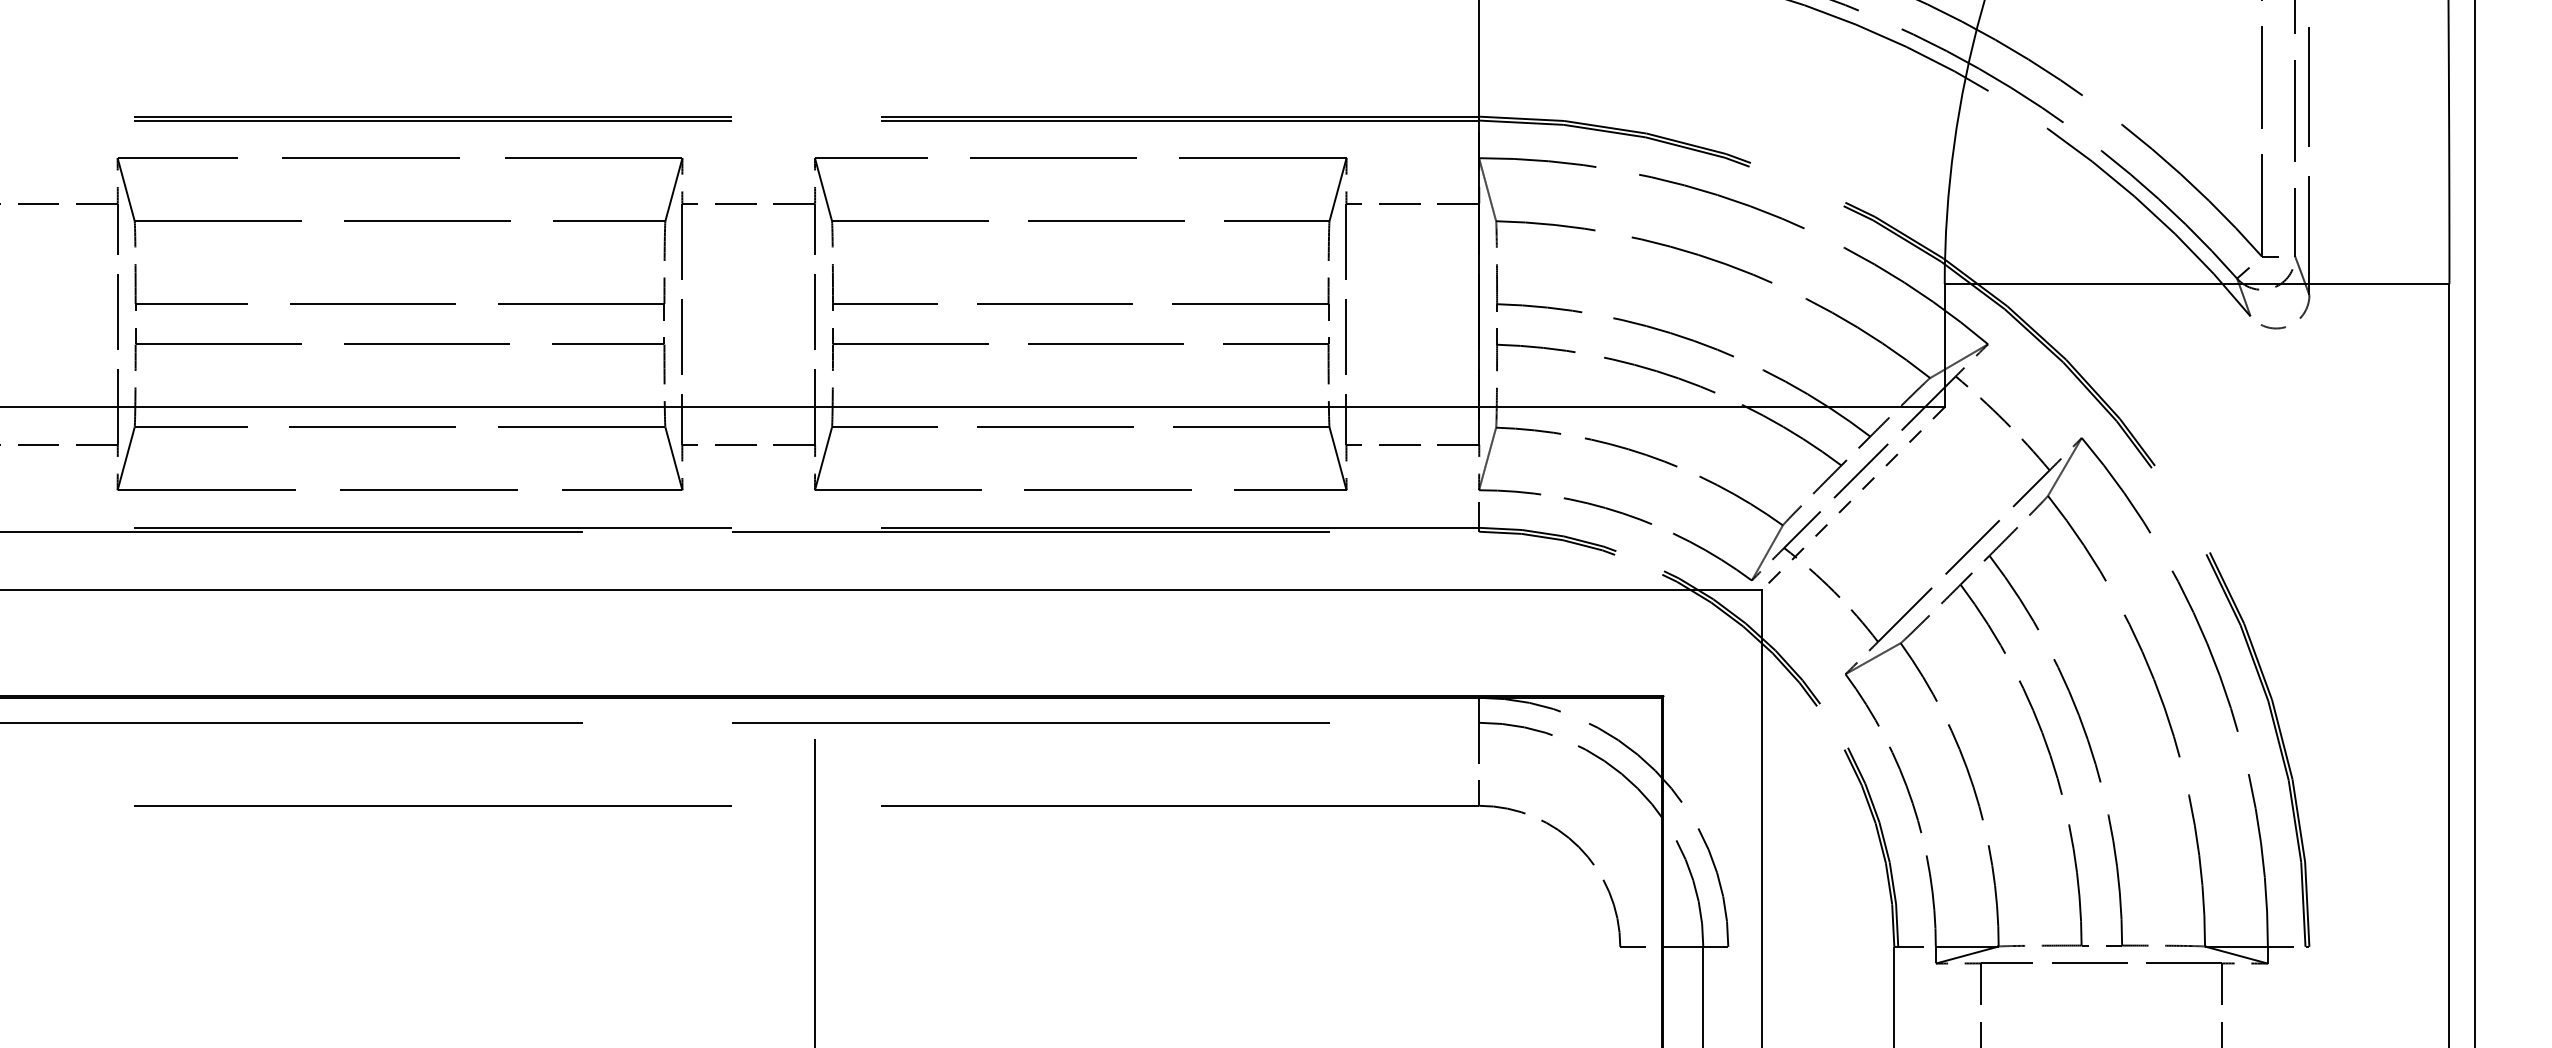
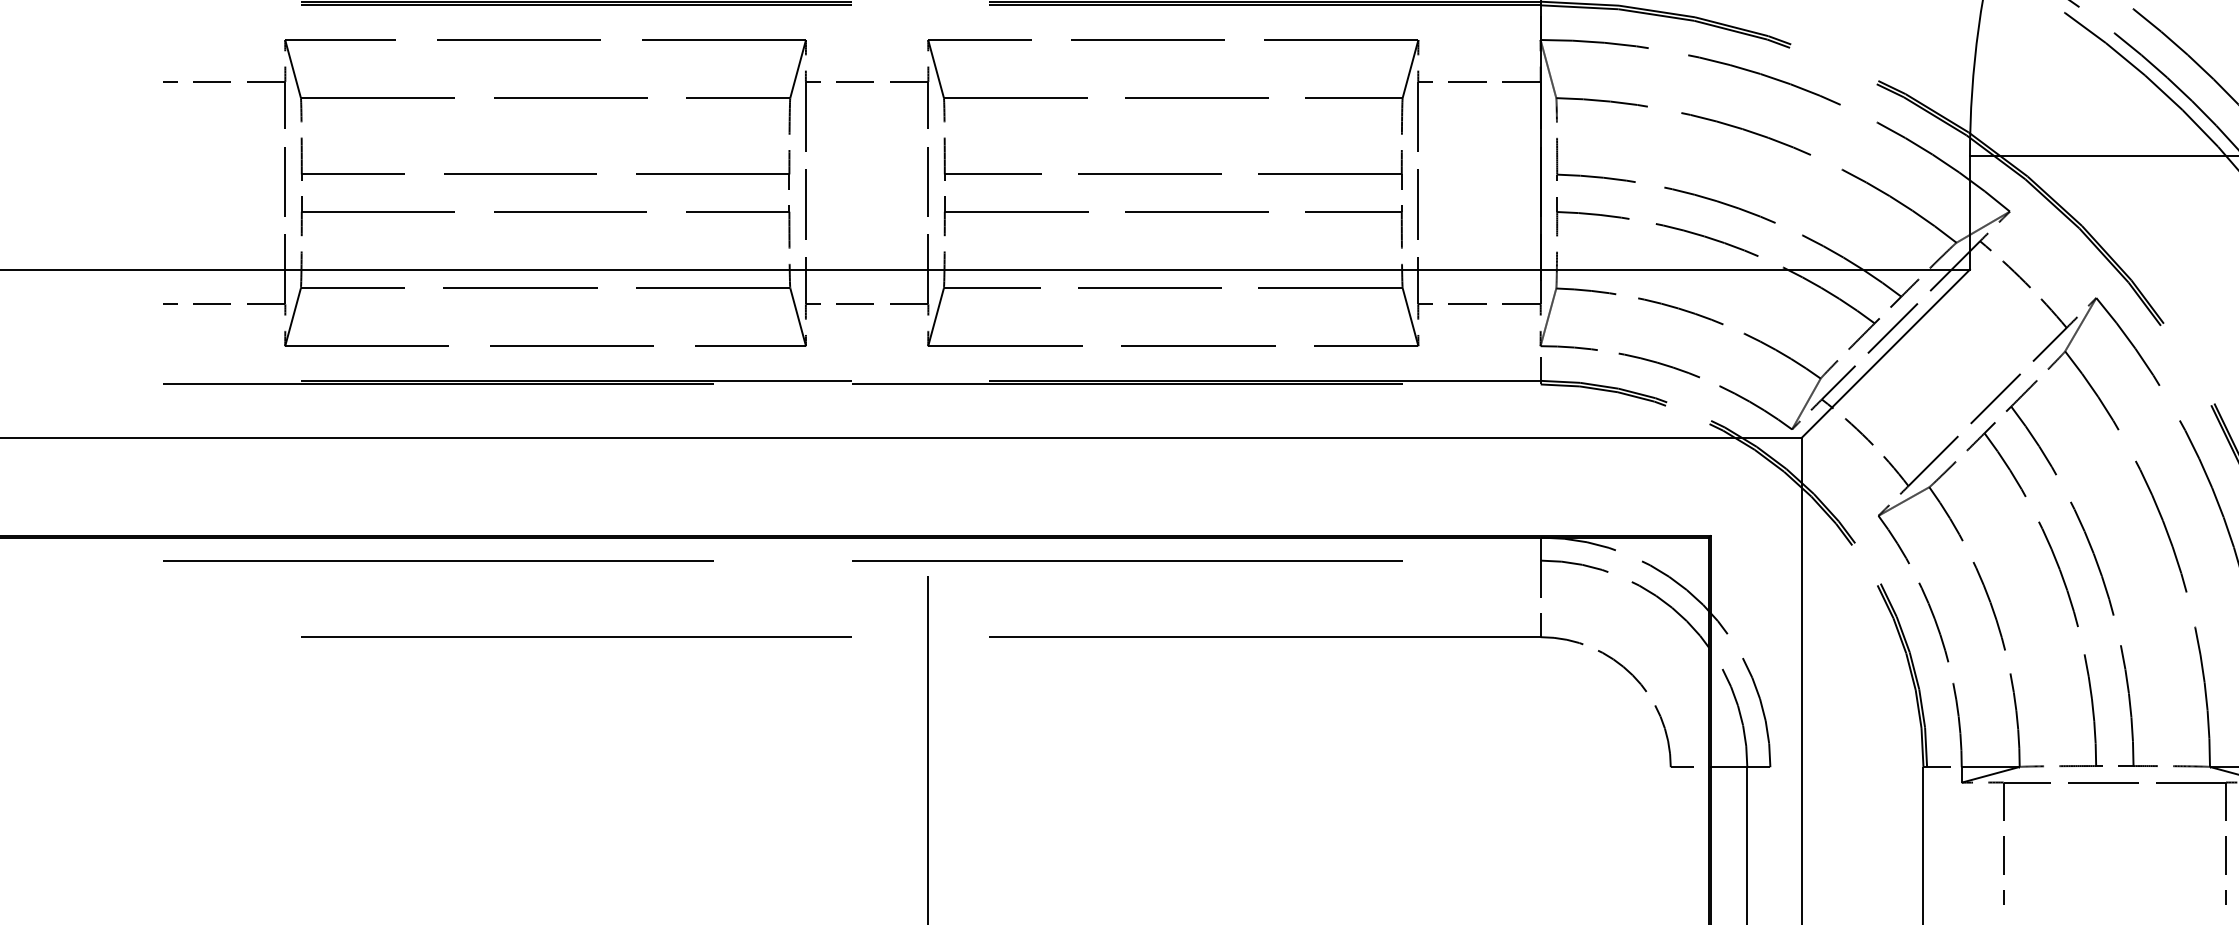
line: (1853, 498) -> (1885, 353), dashed -> solid

